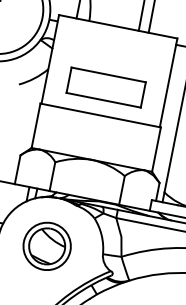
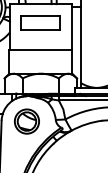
part: (105, 86) -> (40, 22), moved

